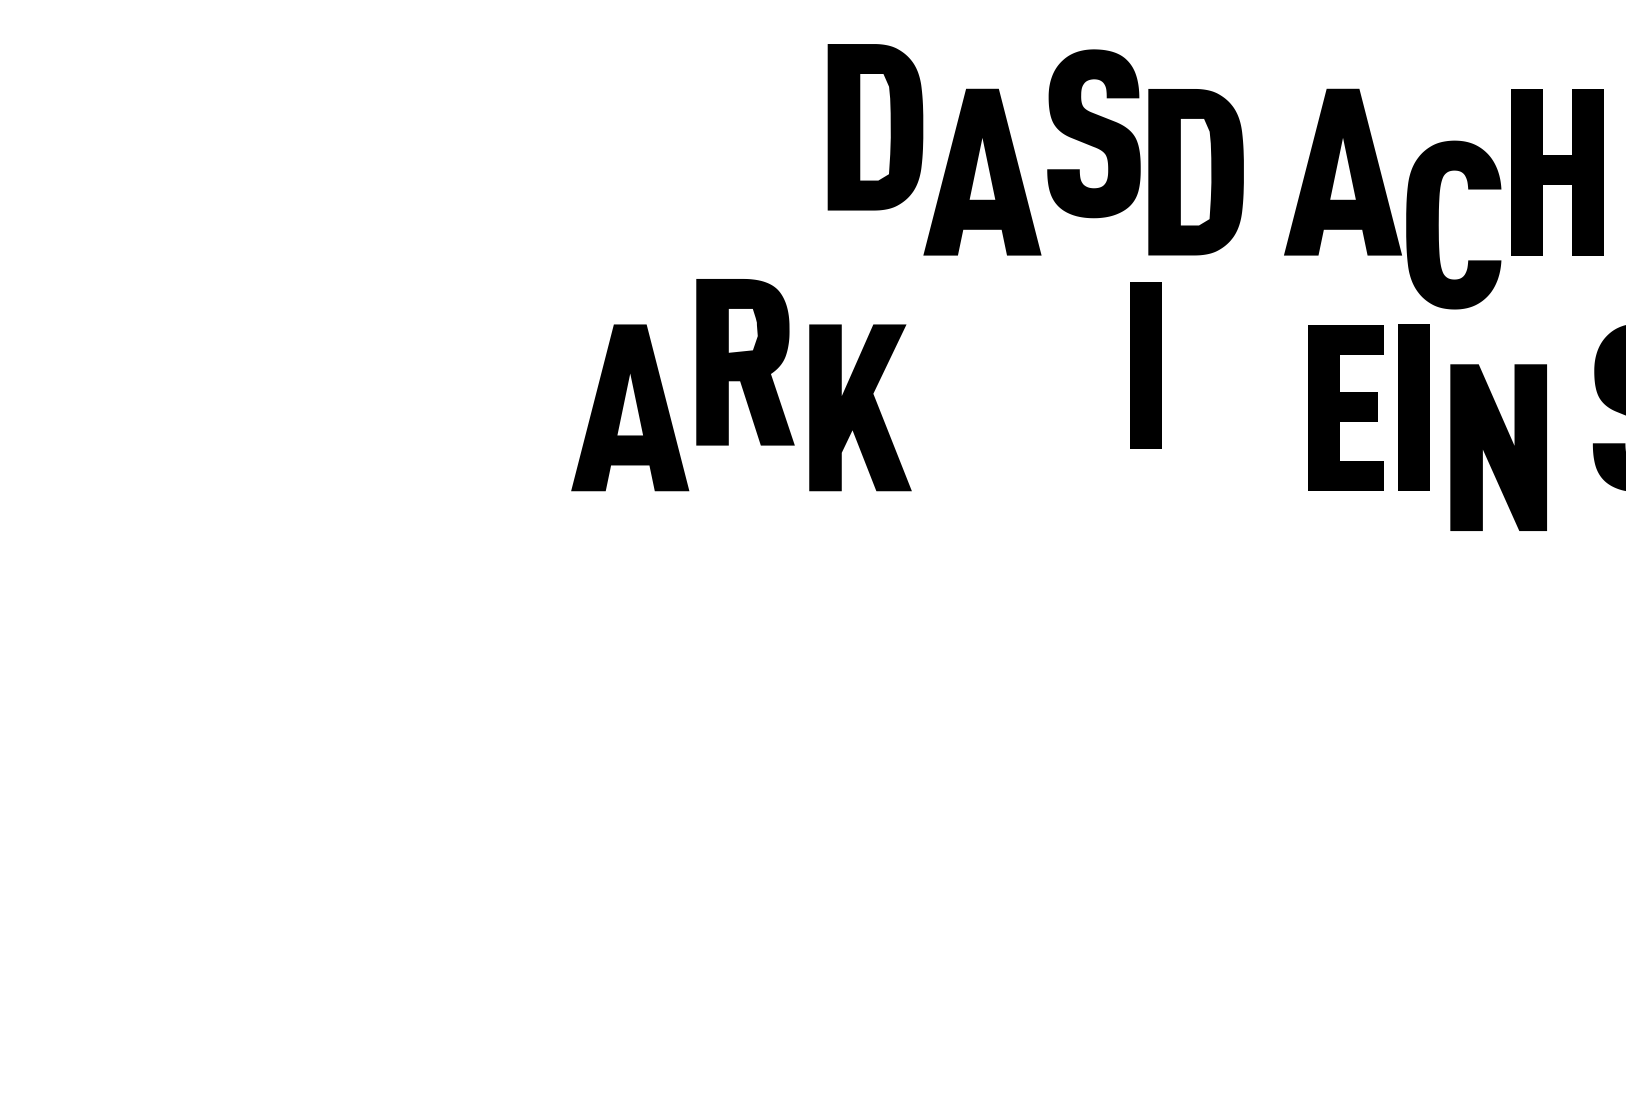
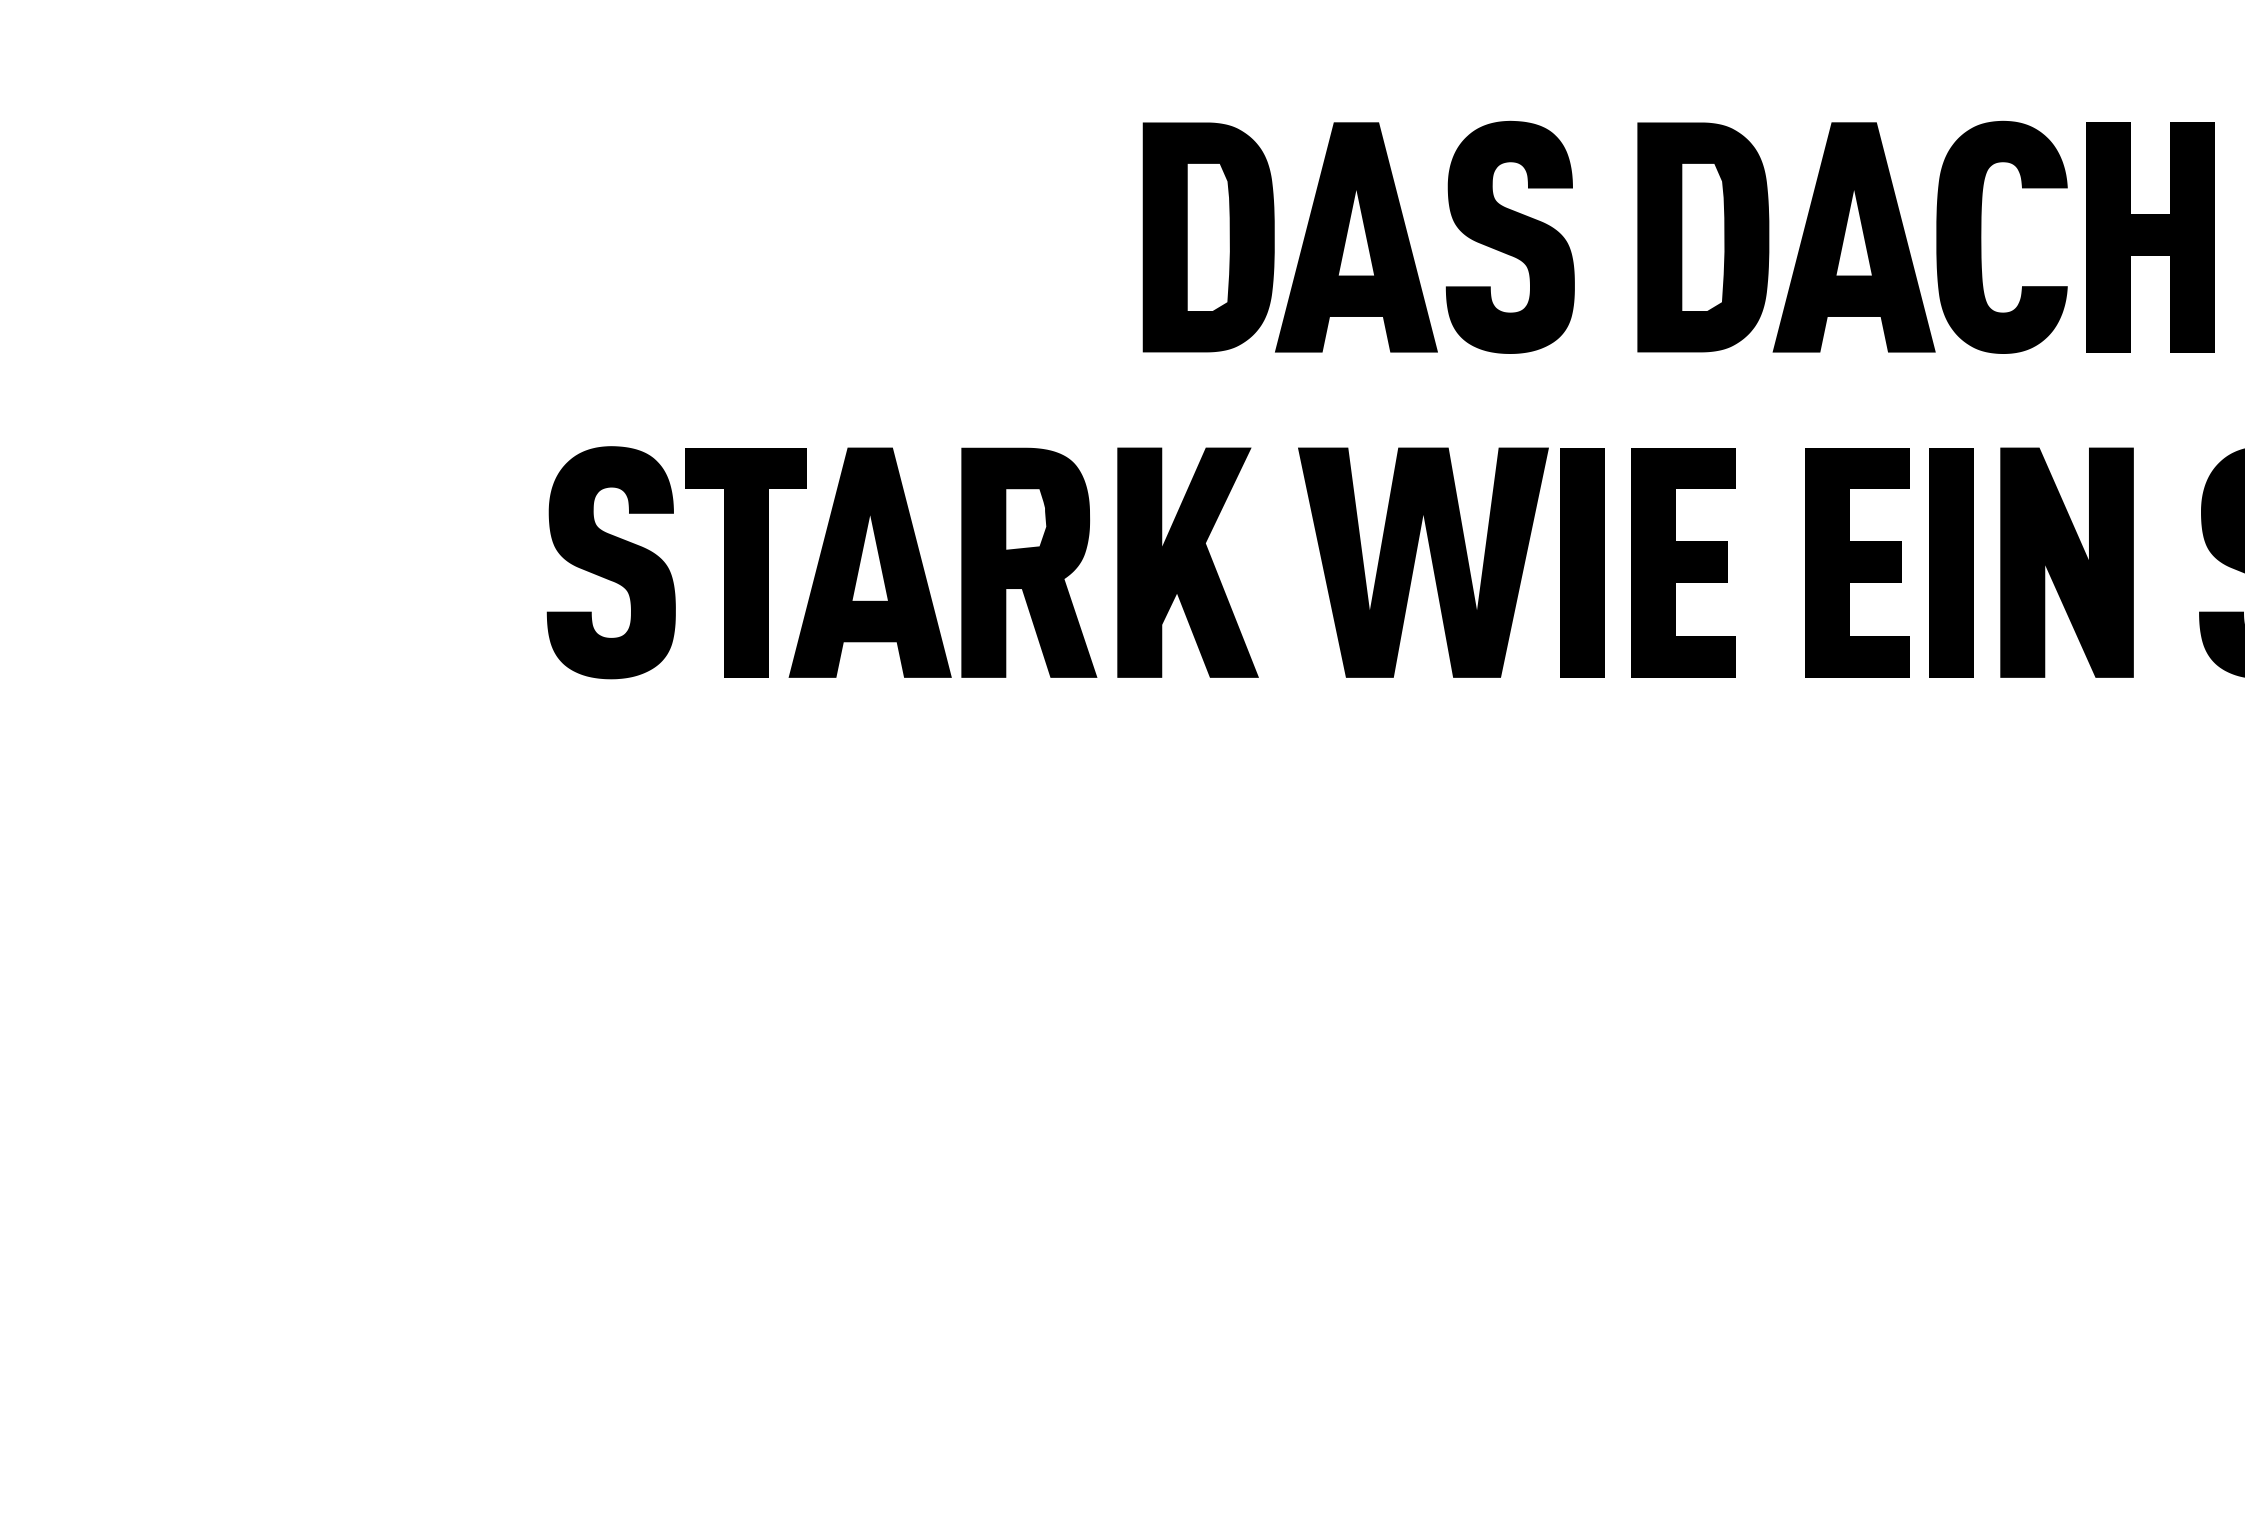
part: (875, 127) -> (1208, 237), moved
part: (1093, 133) -> (1509, 236), moved
part: (1196, 172) -> (1703, 237), moved
part: (1438, 224) -> (1981, 236), moved
part: (745, 362) -> (1029, 562), moved
part: (1146, 365) -> (1582, 562), moved
part: (1025, 406) -> (1415, 560), added
fill: (442, 407) -> (610, 562), added
fill: (539, 407) -> (745, 562), added
fill: (1219, 407) -> (1683, 562), added
part: (1498, 447) -> (2066, 562), moved

